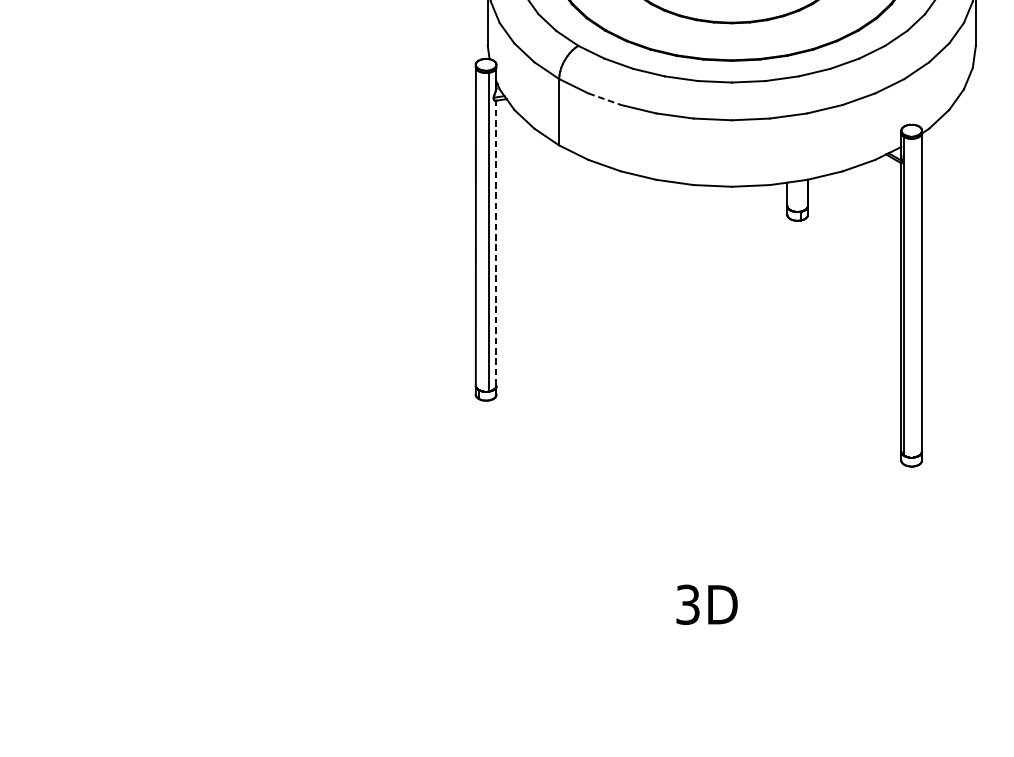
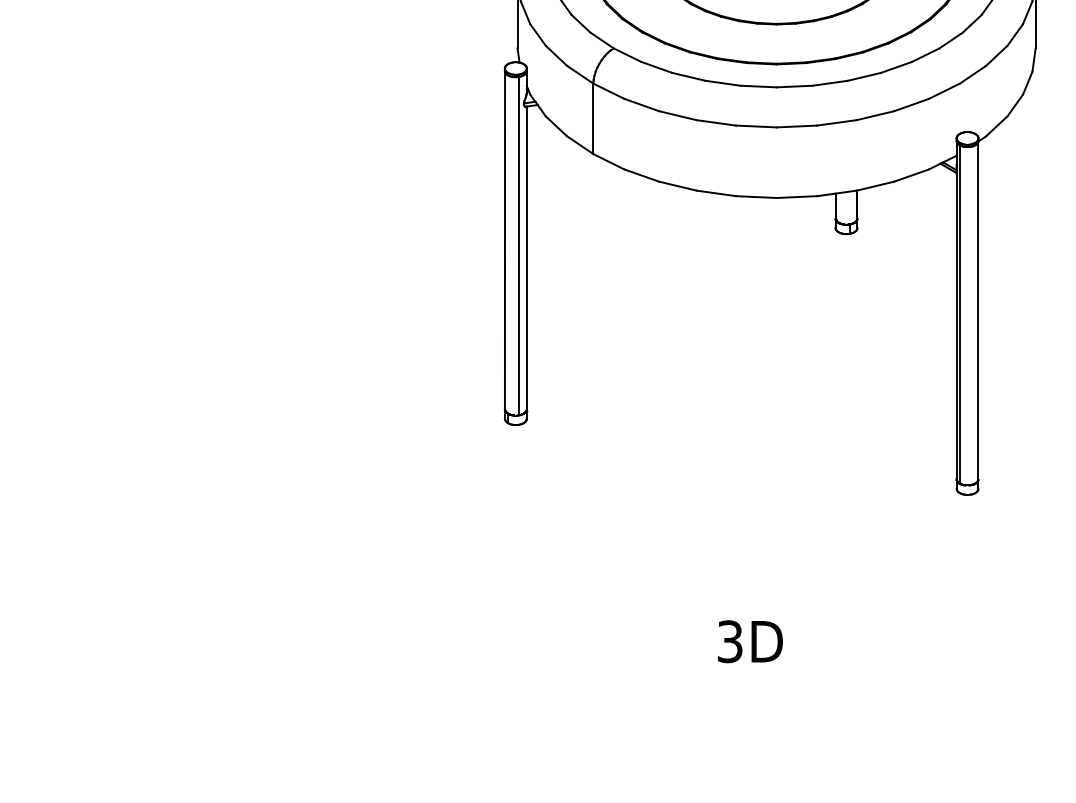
line: (605, 99) -> (642, 105), dashed -> solid
line: (496, 243) -> (526, 258), dashed -> solid

